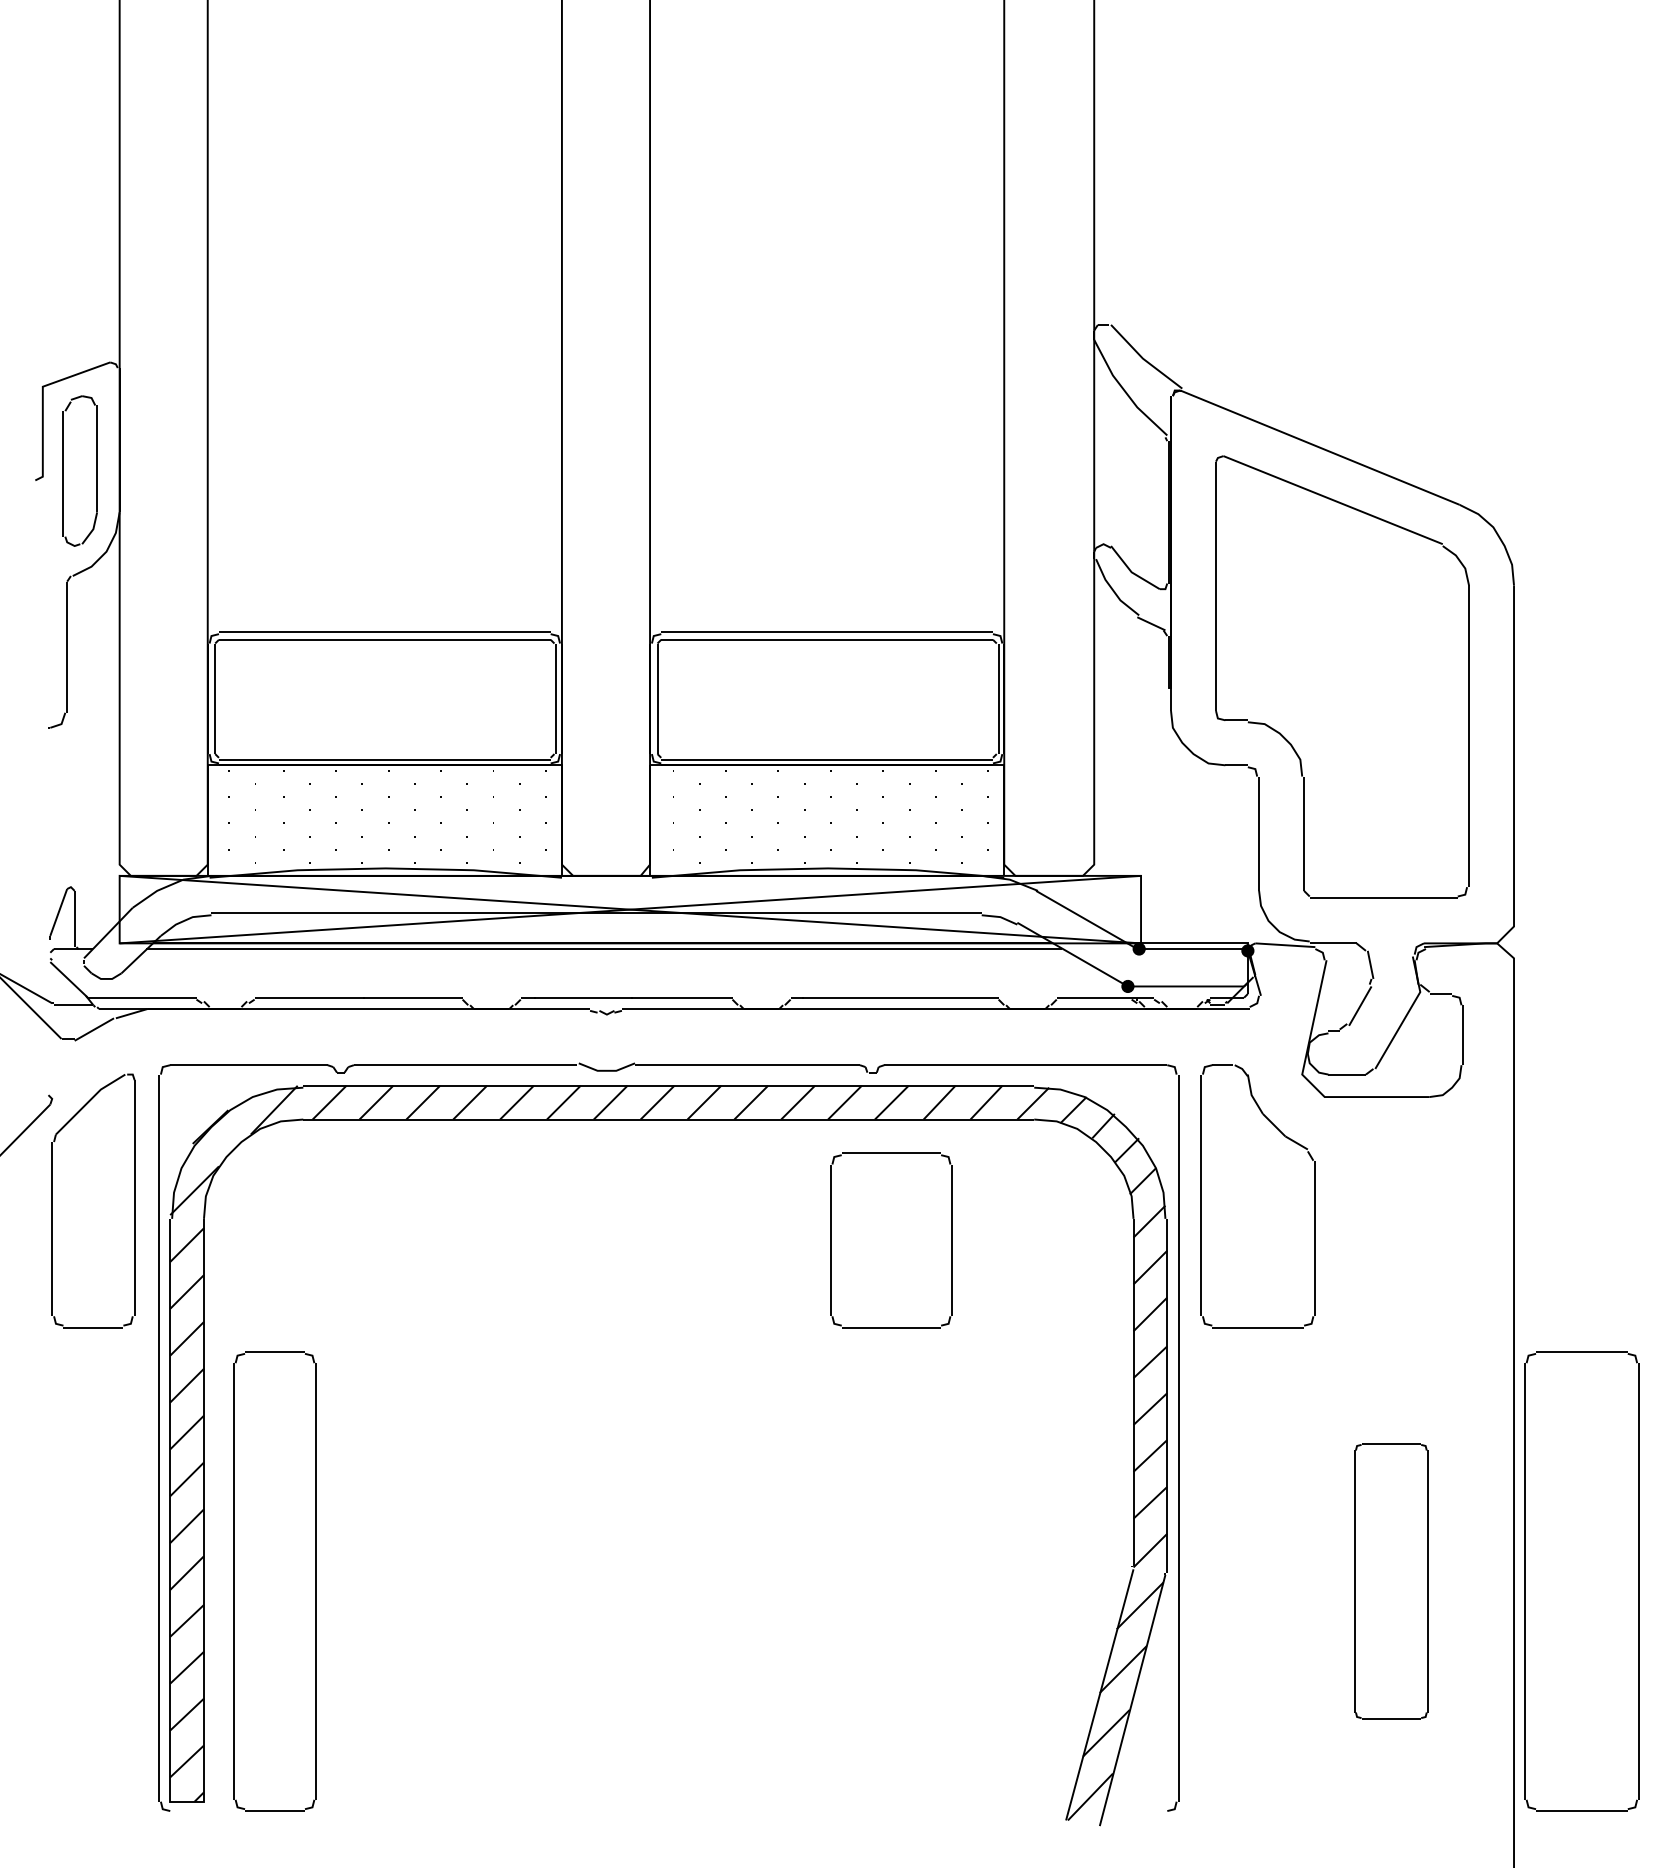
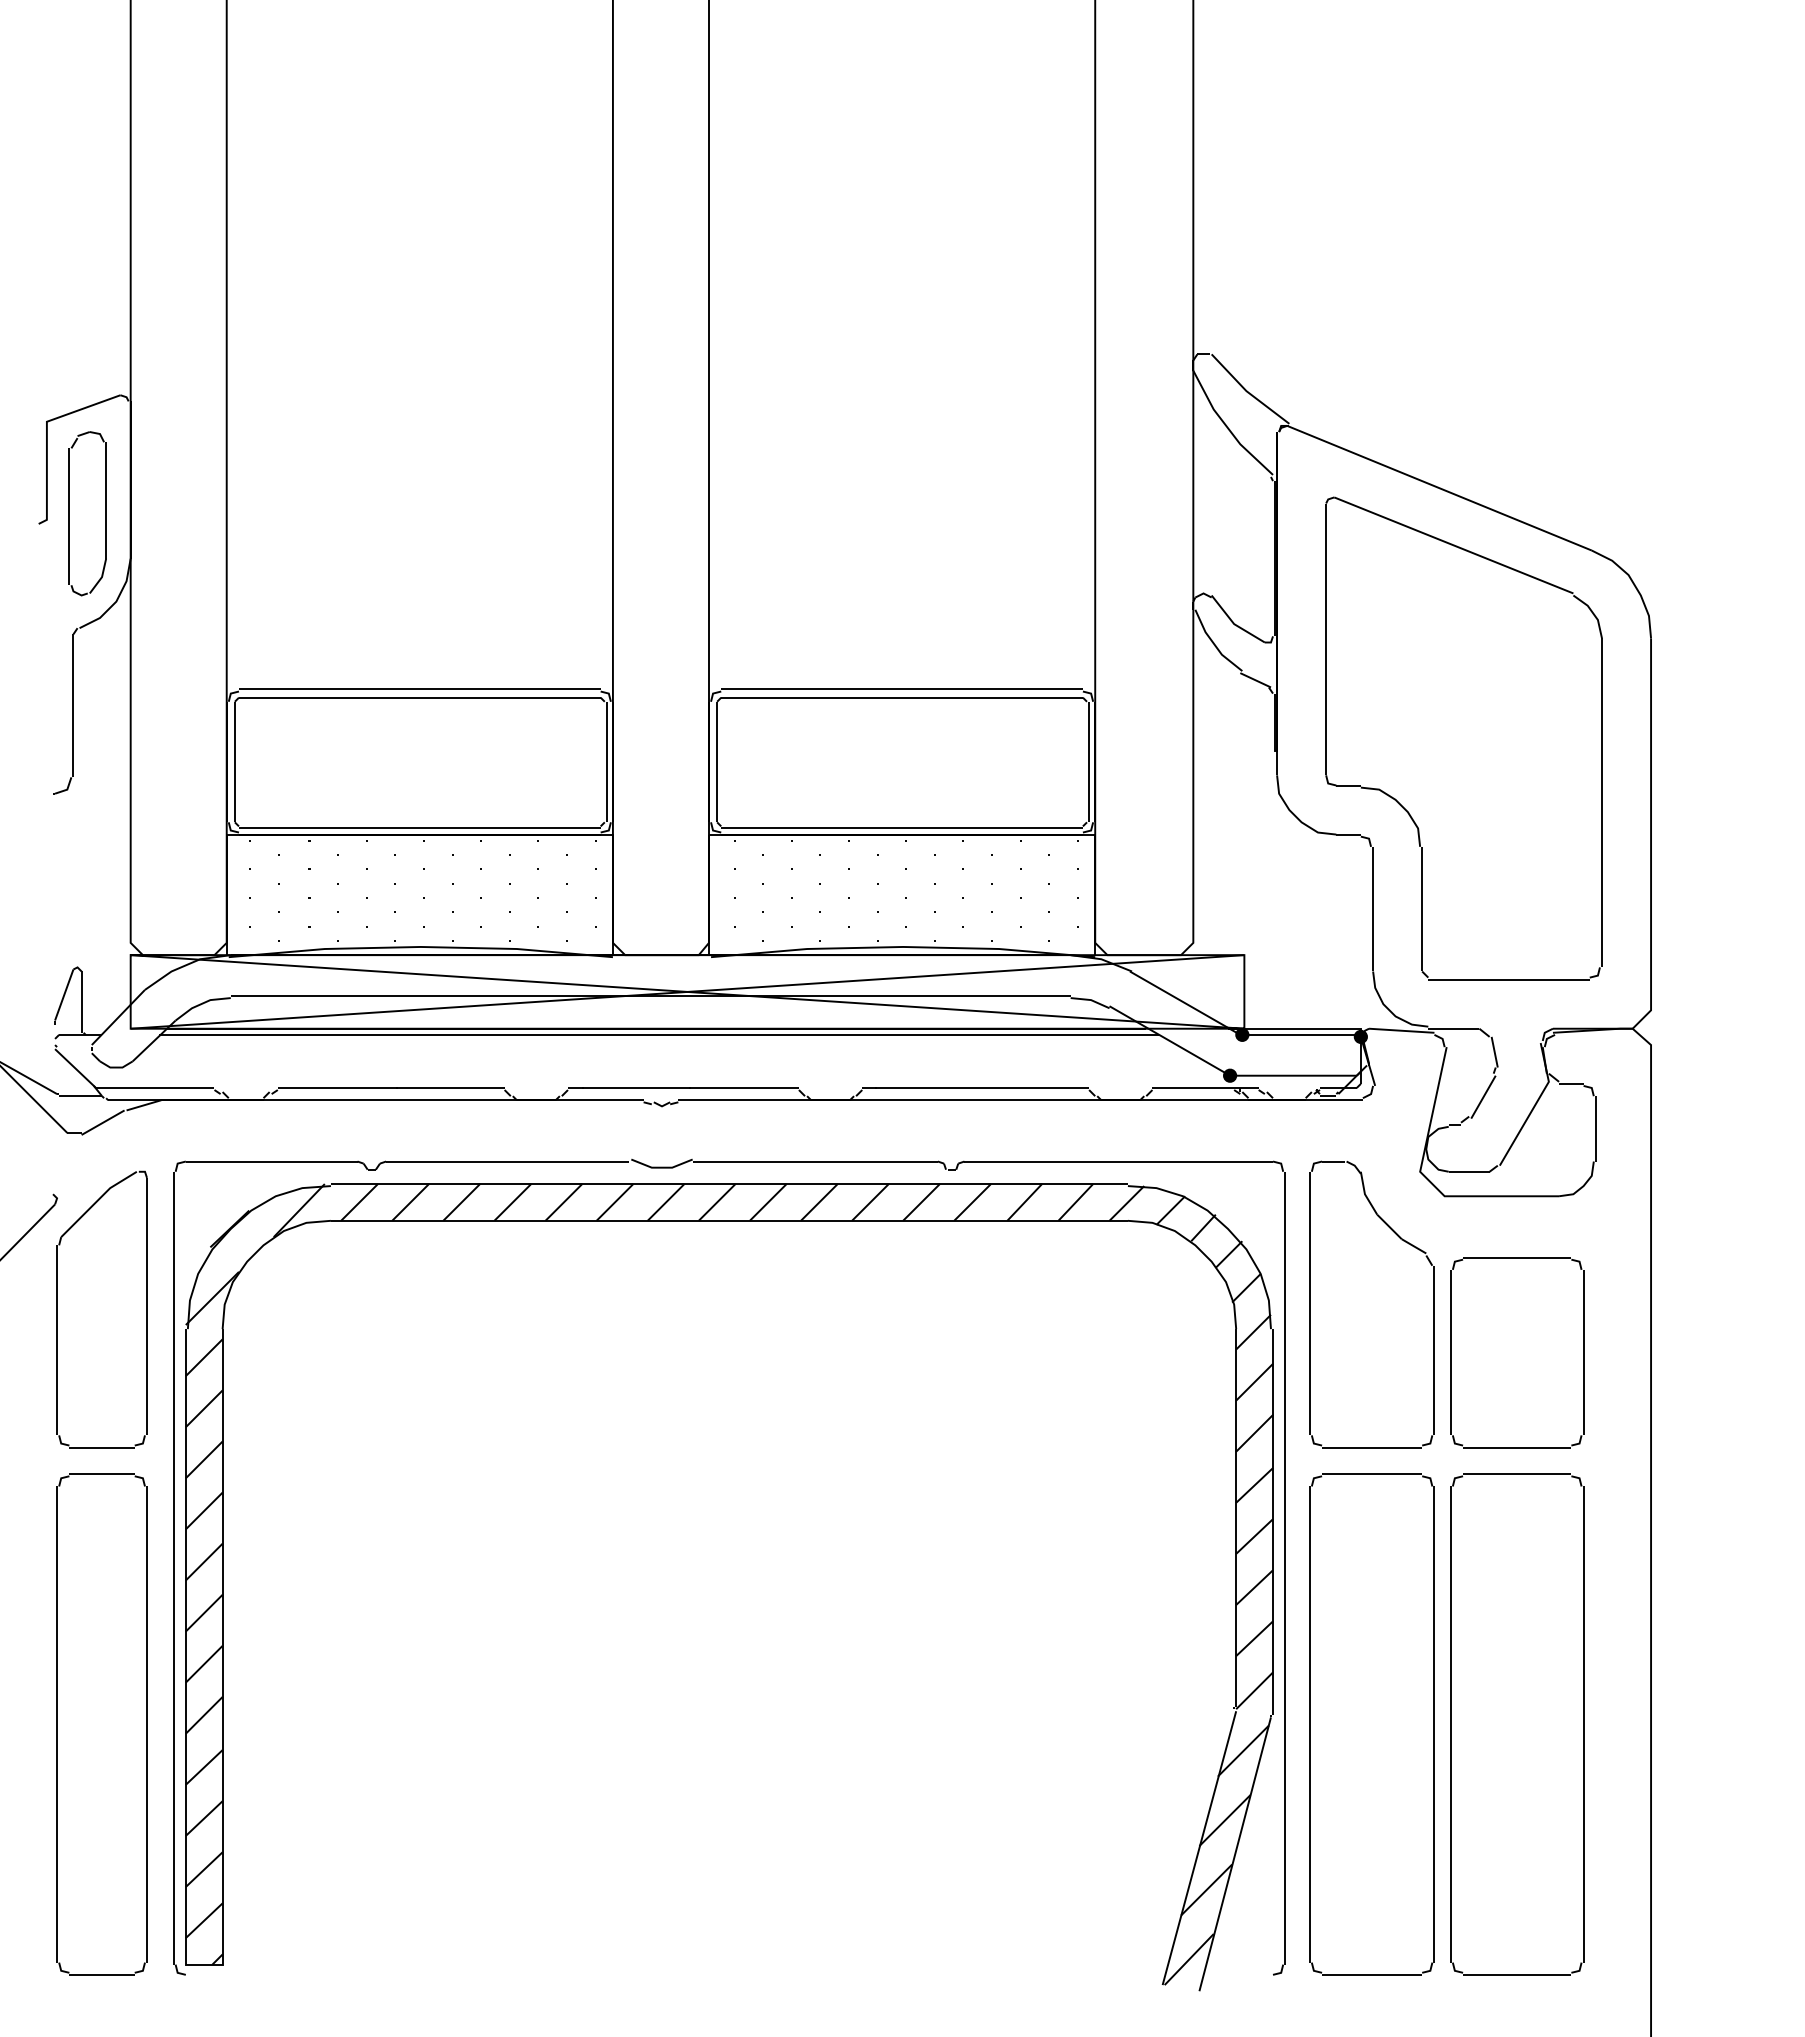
part: (891, 1240) -> (1517, 1352), moved
part: (274, 1581) -> (101, 1724), moved
part: (1391, 1581) -> (1517, 1724), size x1.67
part: (1581, 1581) -> (1371, 1724), moved

